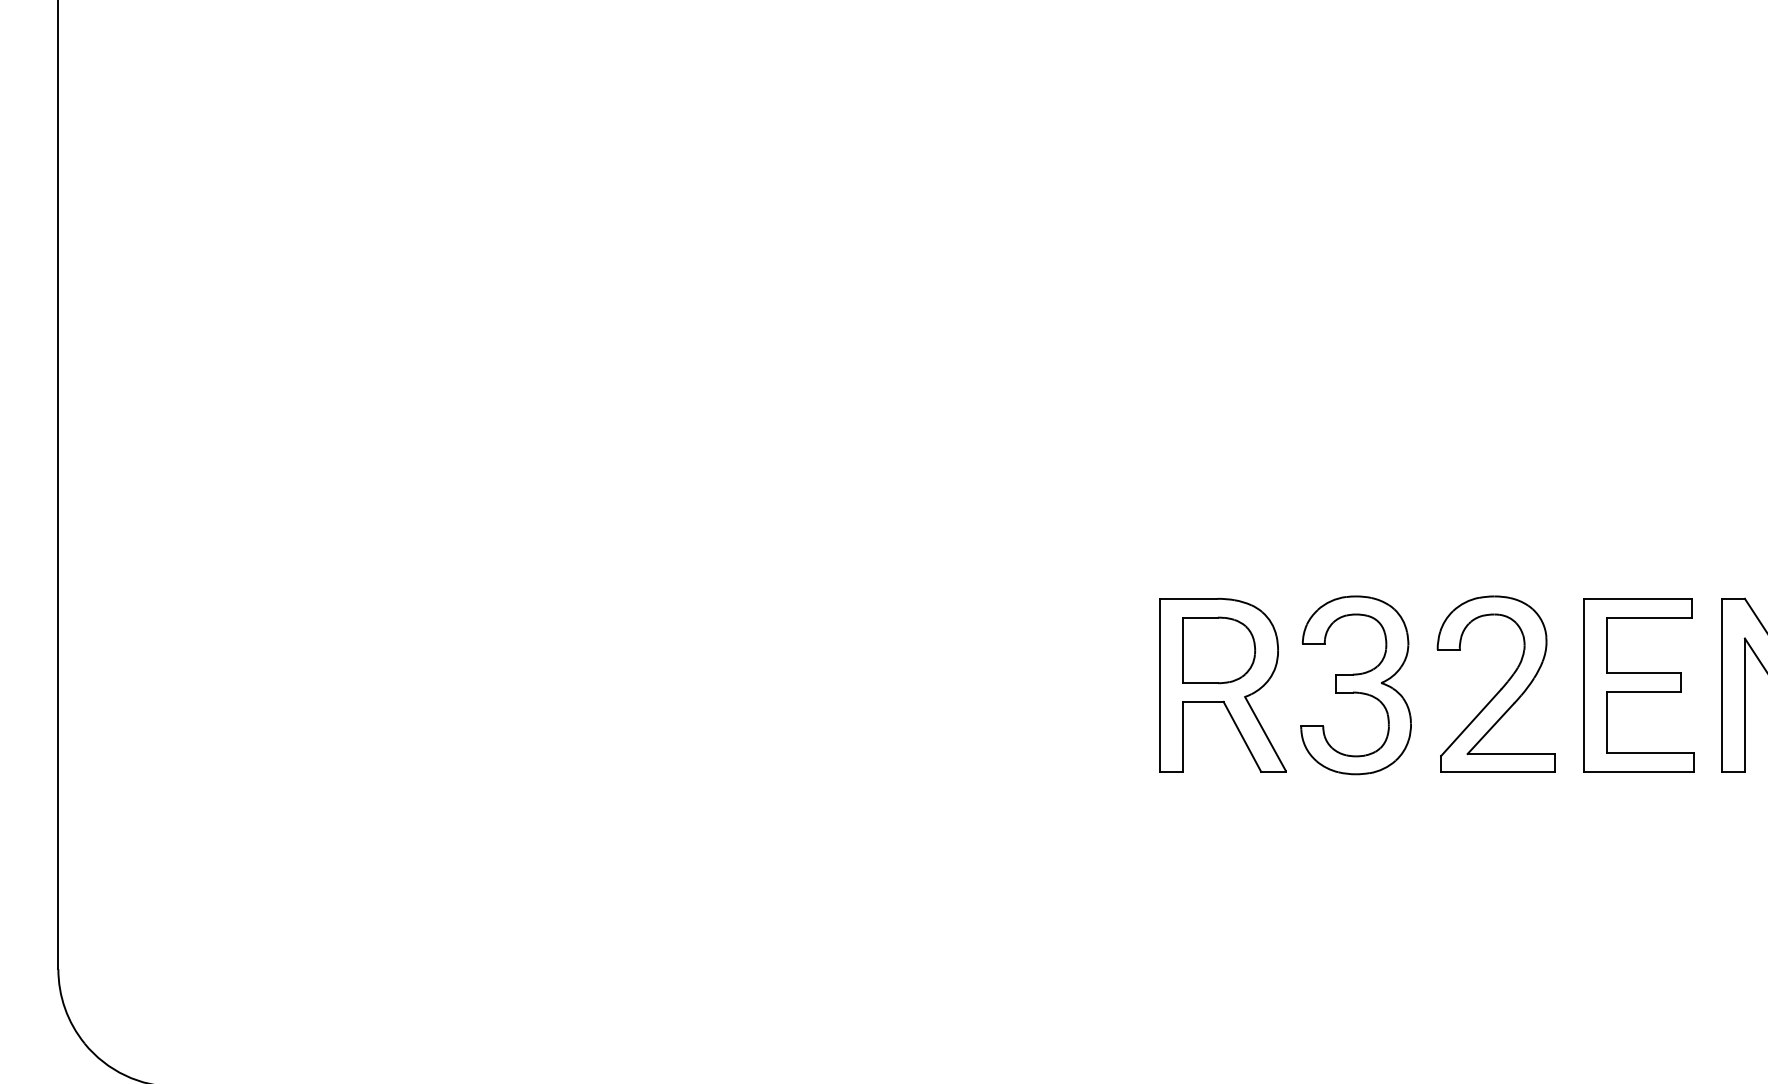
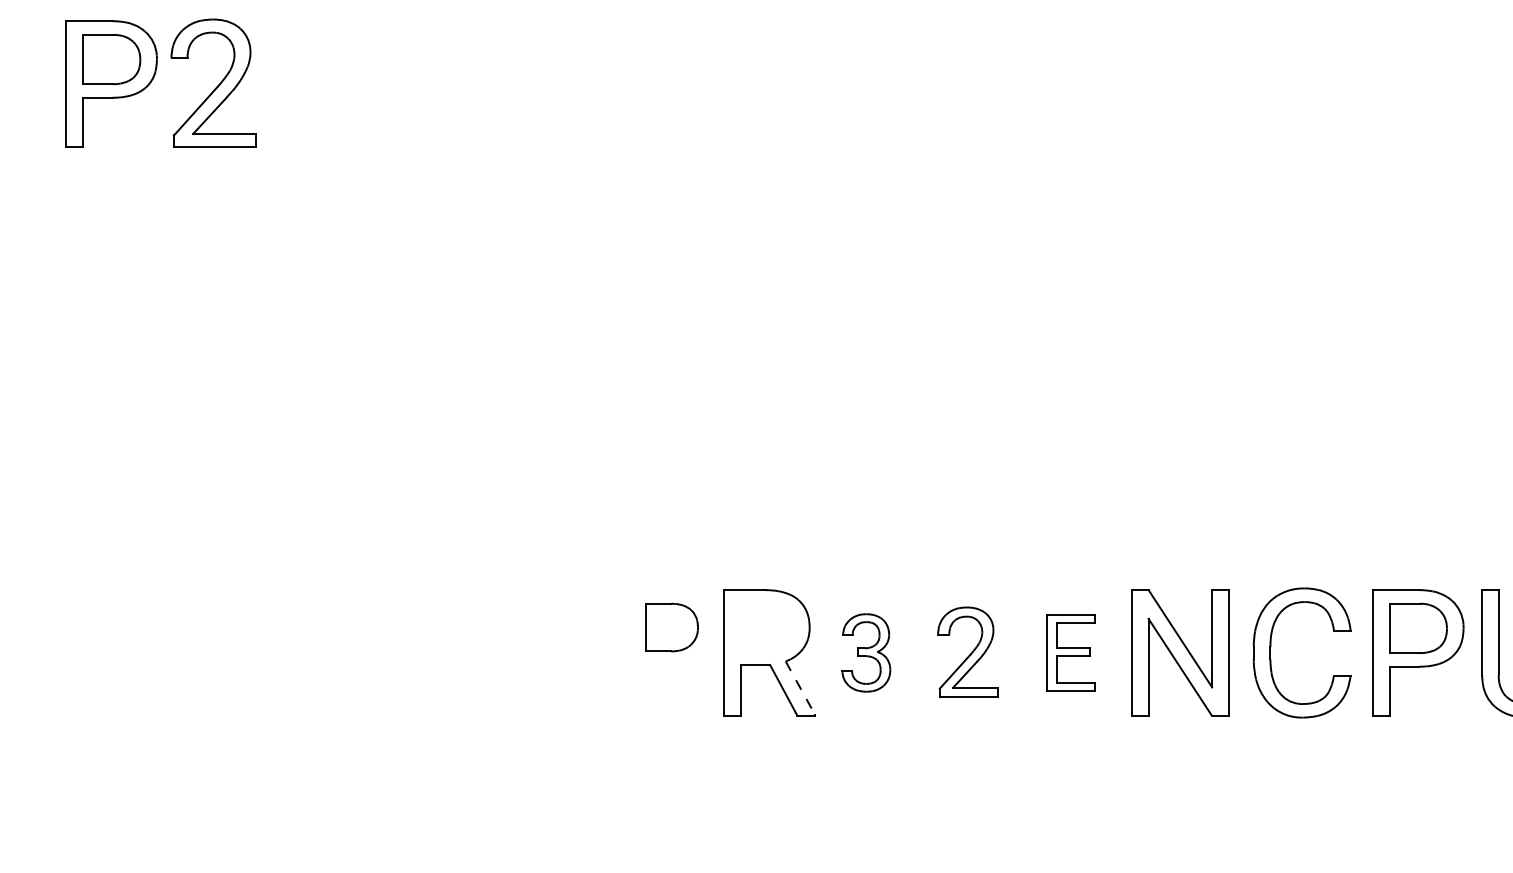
part: (1218, 650) -> (671, 627), moved
part: (1495, 683) -> (967, 651), size x0.7
part: (1356, 684) -> (866, 652), size x0.6
part: (1637, 684) -> (1070, 652), size x0.6
line: (1265, 734) -> (800, 688), solid -> dashed

